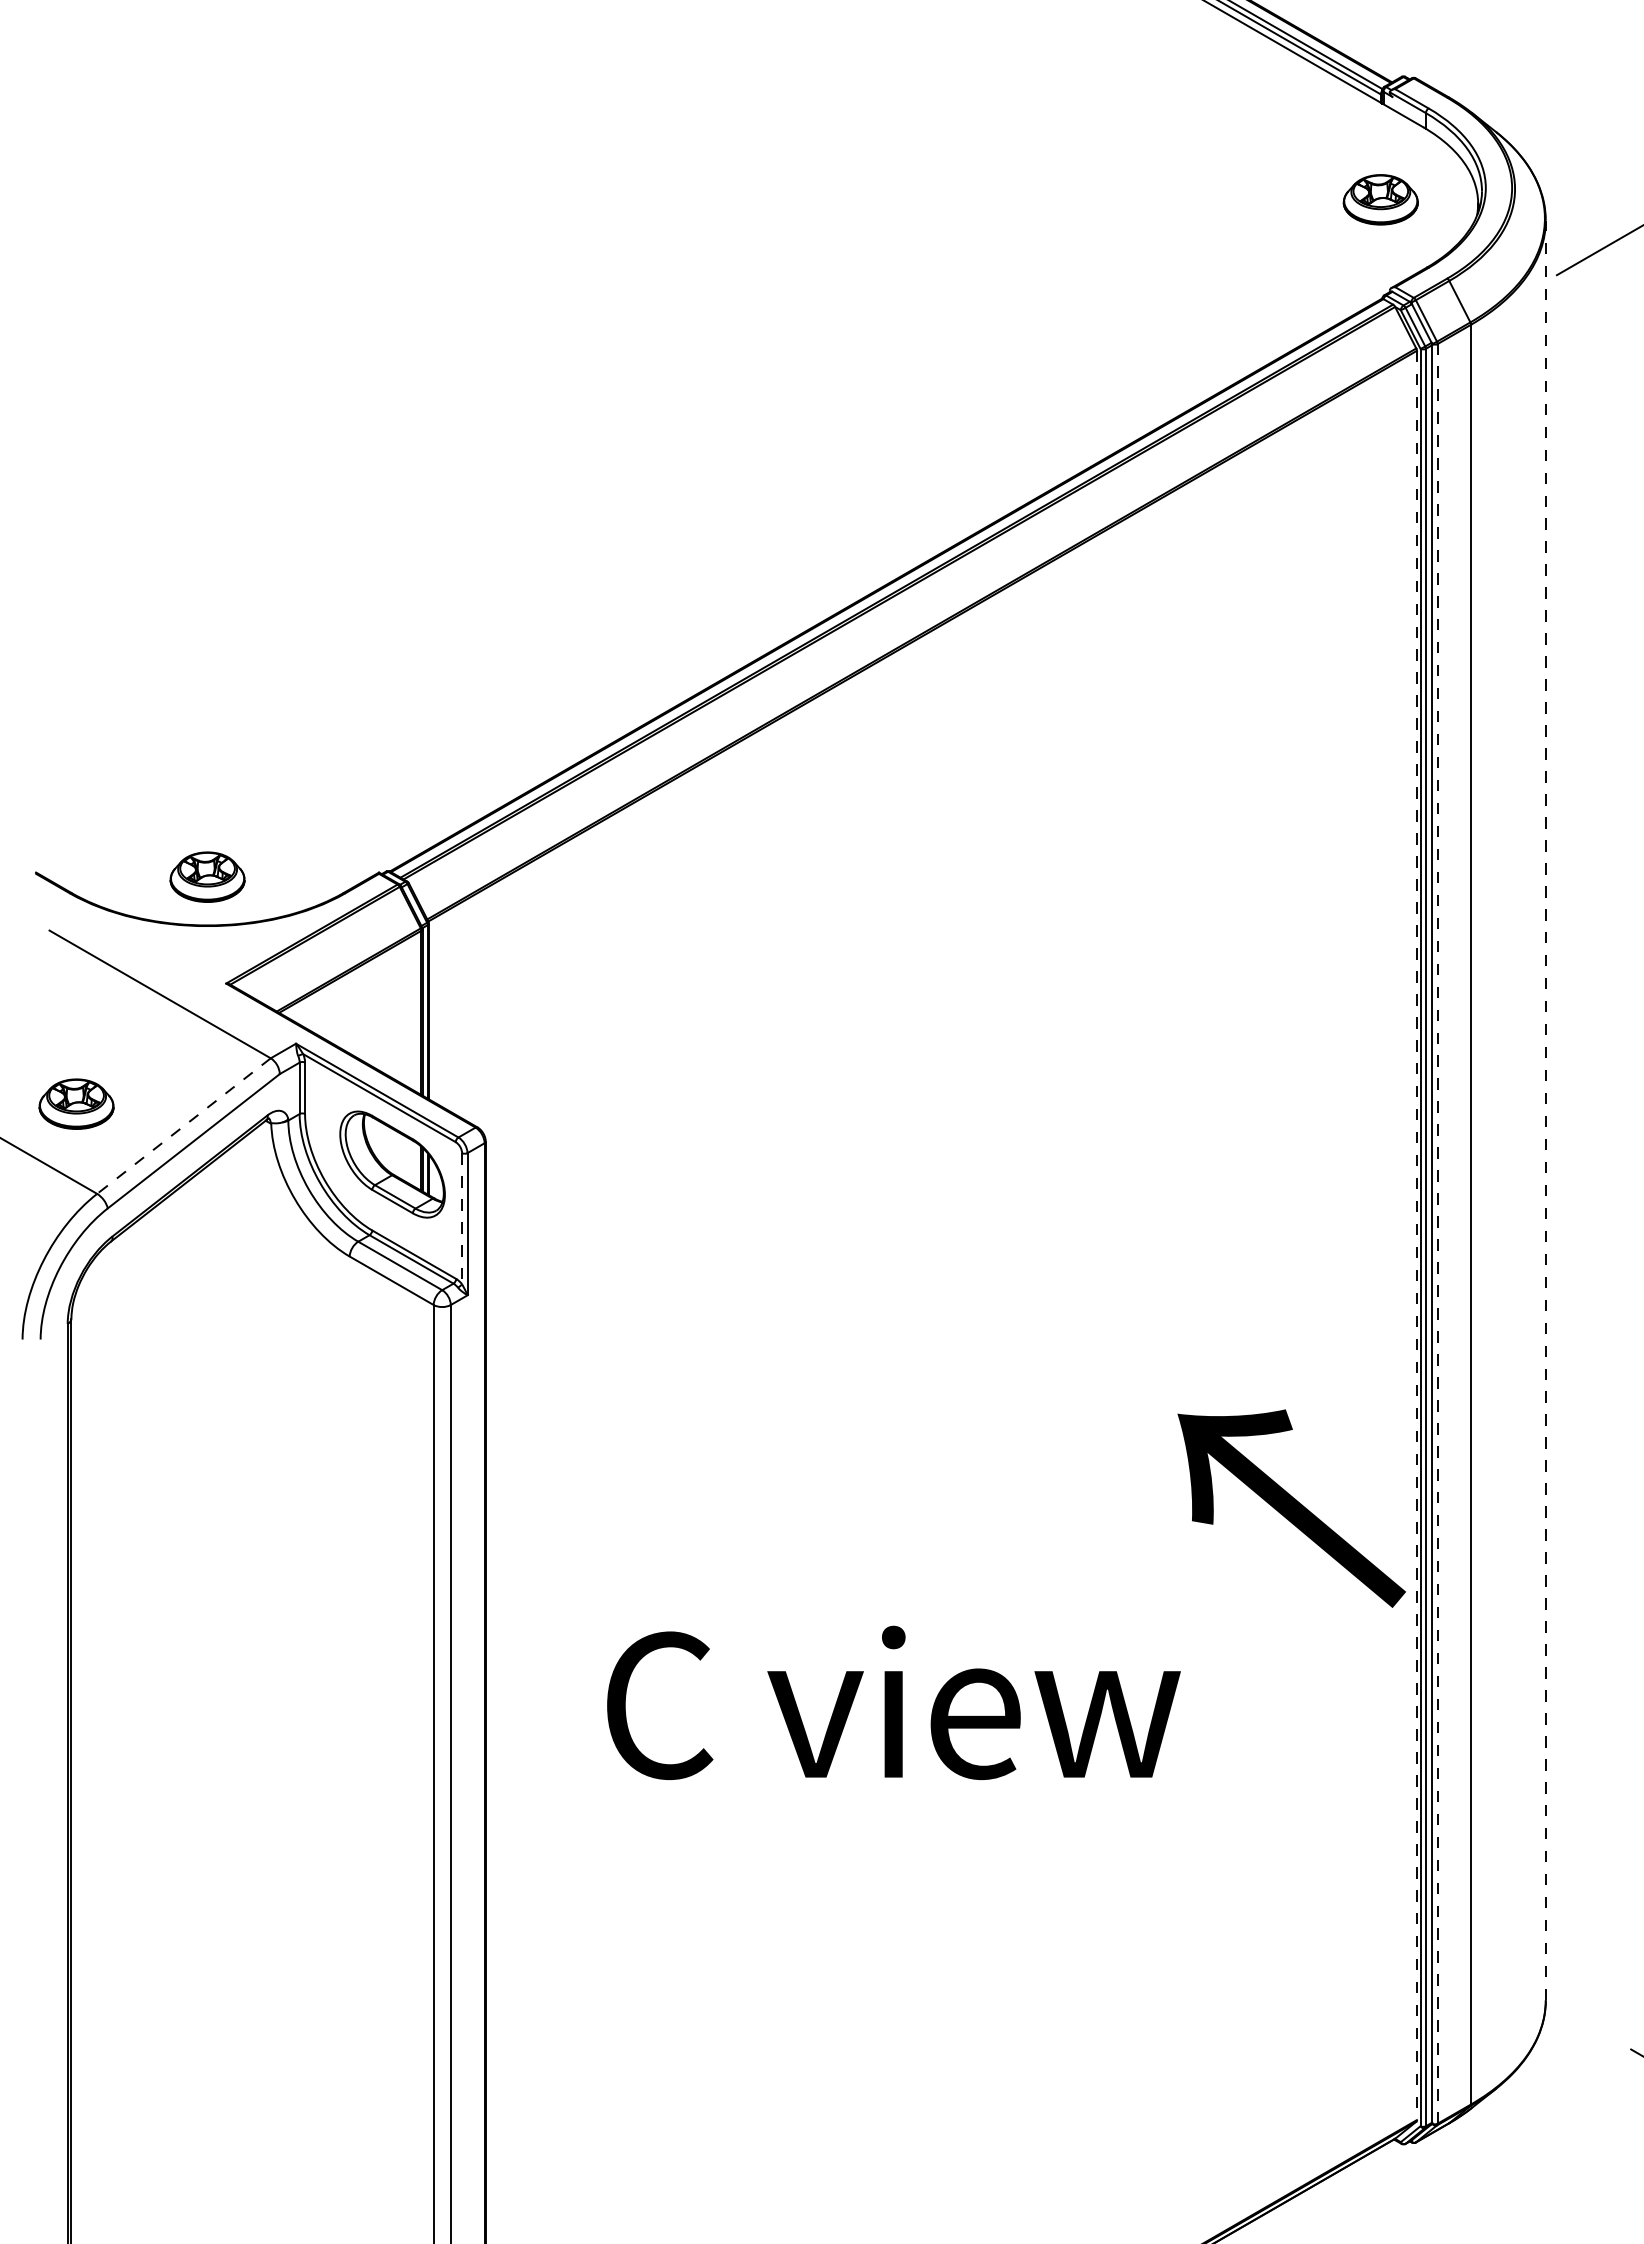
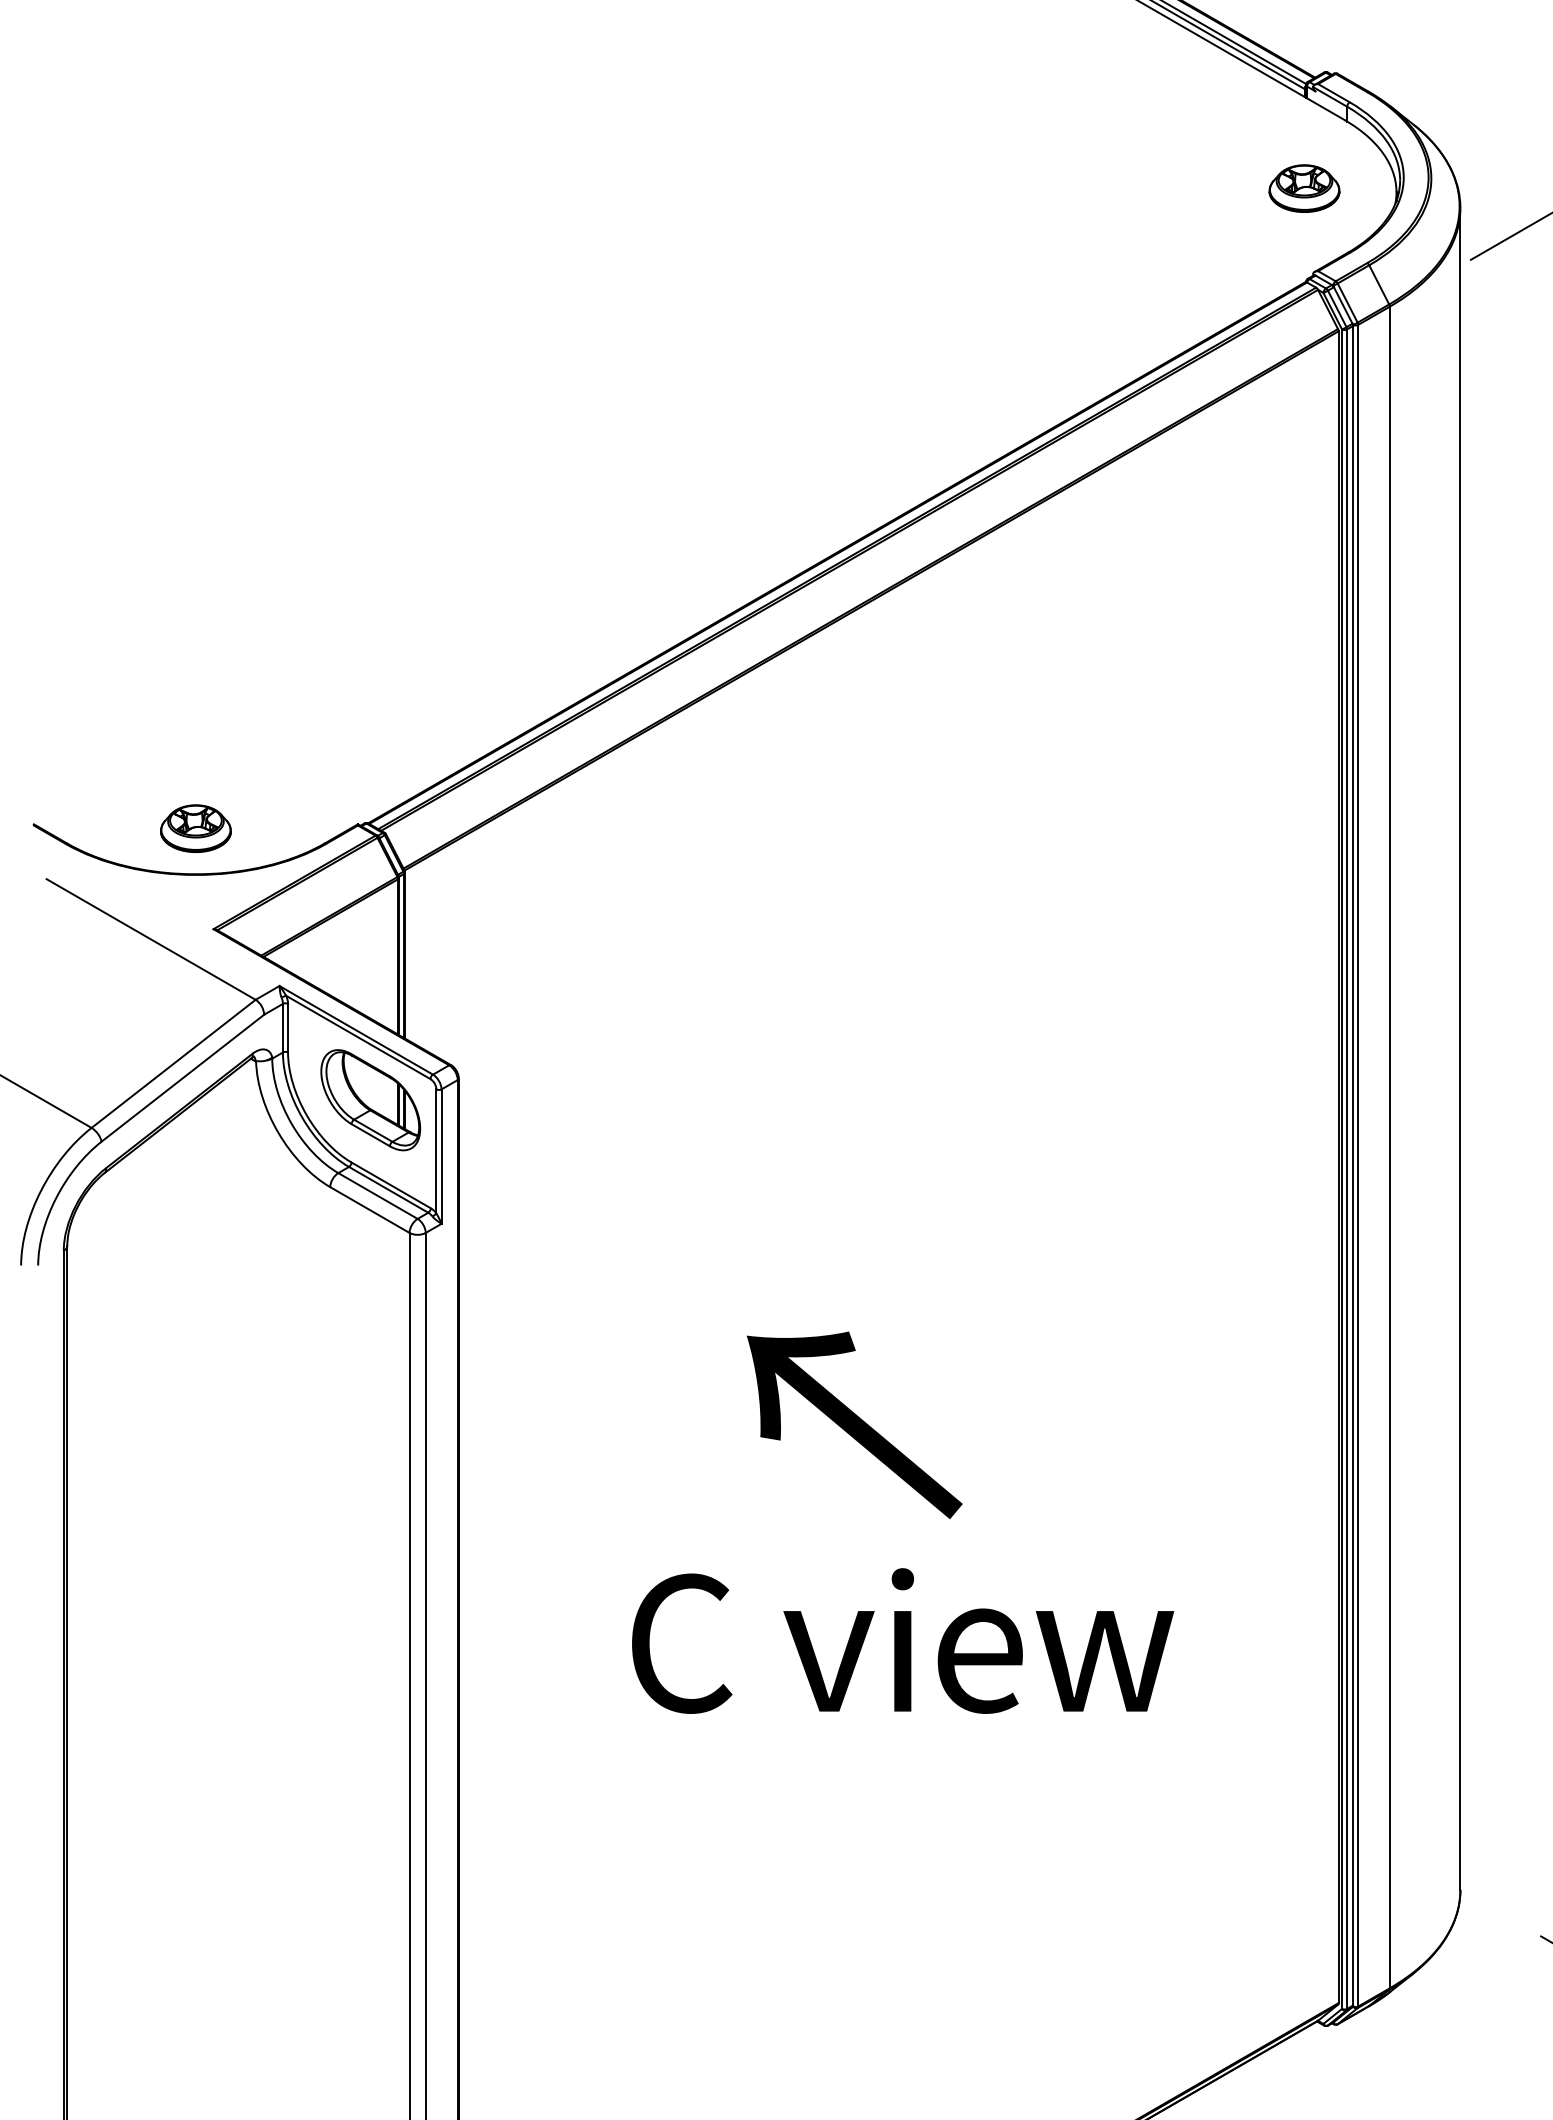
part: (76, 1103) -> (72, 1042), removed
line: (1545, 1110) -> (1460, 1049), dashed -> solid
line: (183, 1126) -> (173, 1064), dashed -> solid
line: (462, 1218) -> (436, 1151), dashed -> solid
line: (1437, 1233) -> (1358, 1165), dashed -> solid
line: (1416, 1235) -> (1338, 1167), dashed -> solid
text: (1291, 1508) -> (854, 1425), moved
text: (893, 1702) -> (902, 1640), moved

